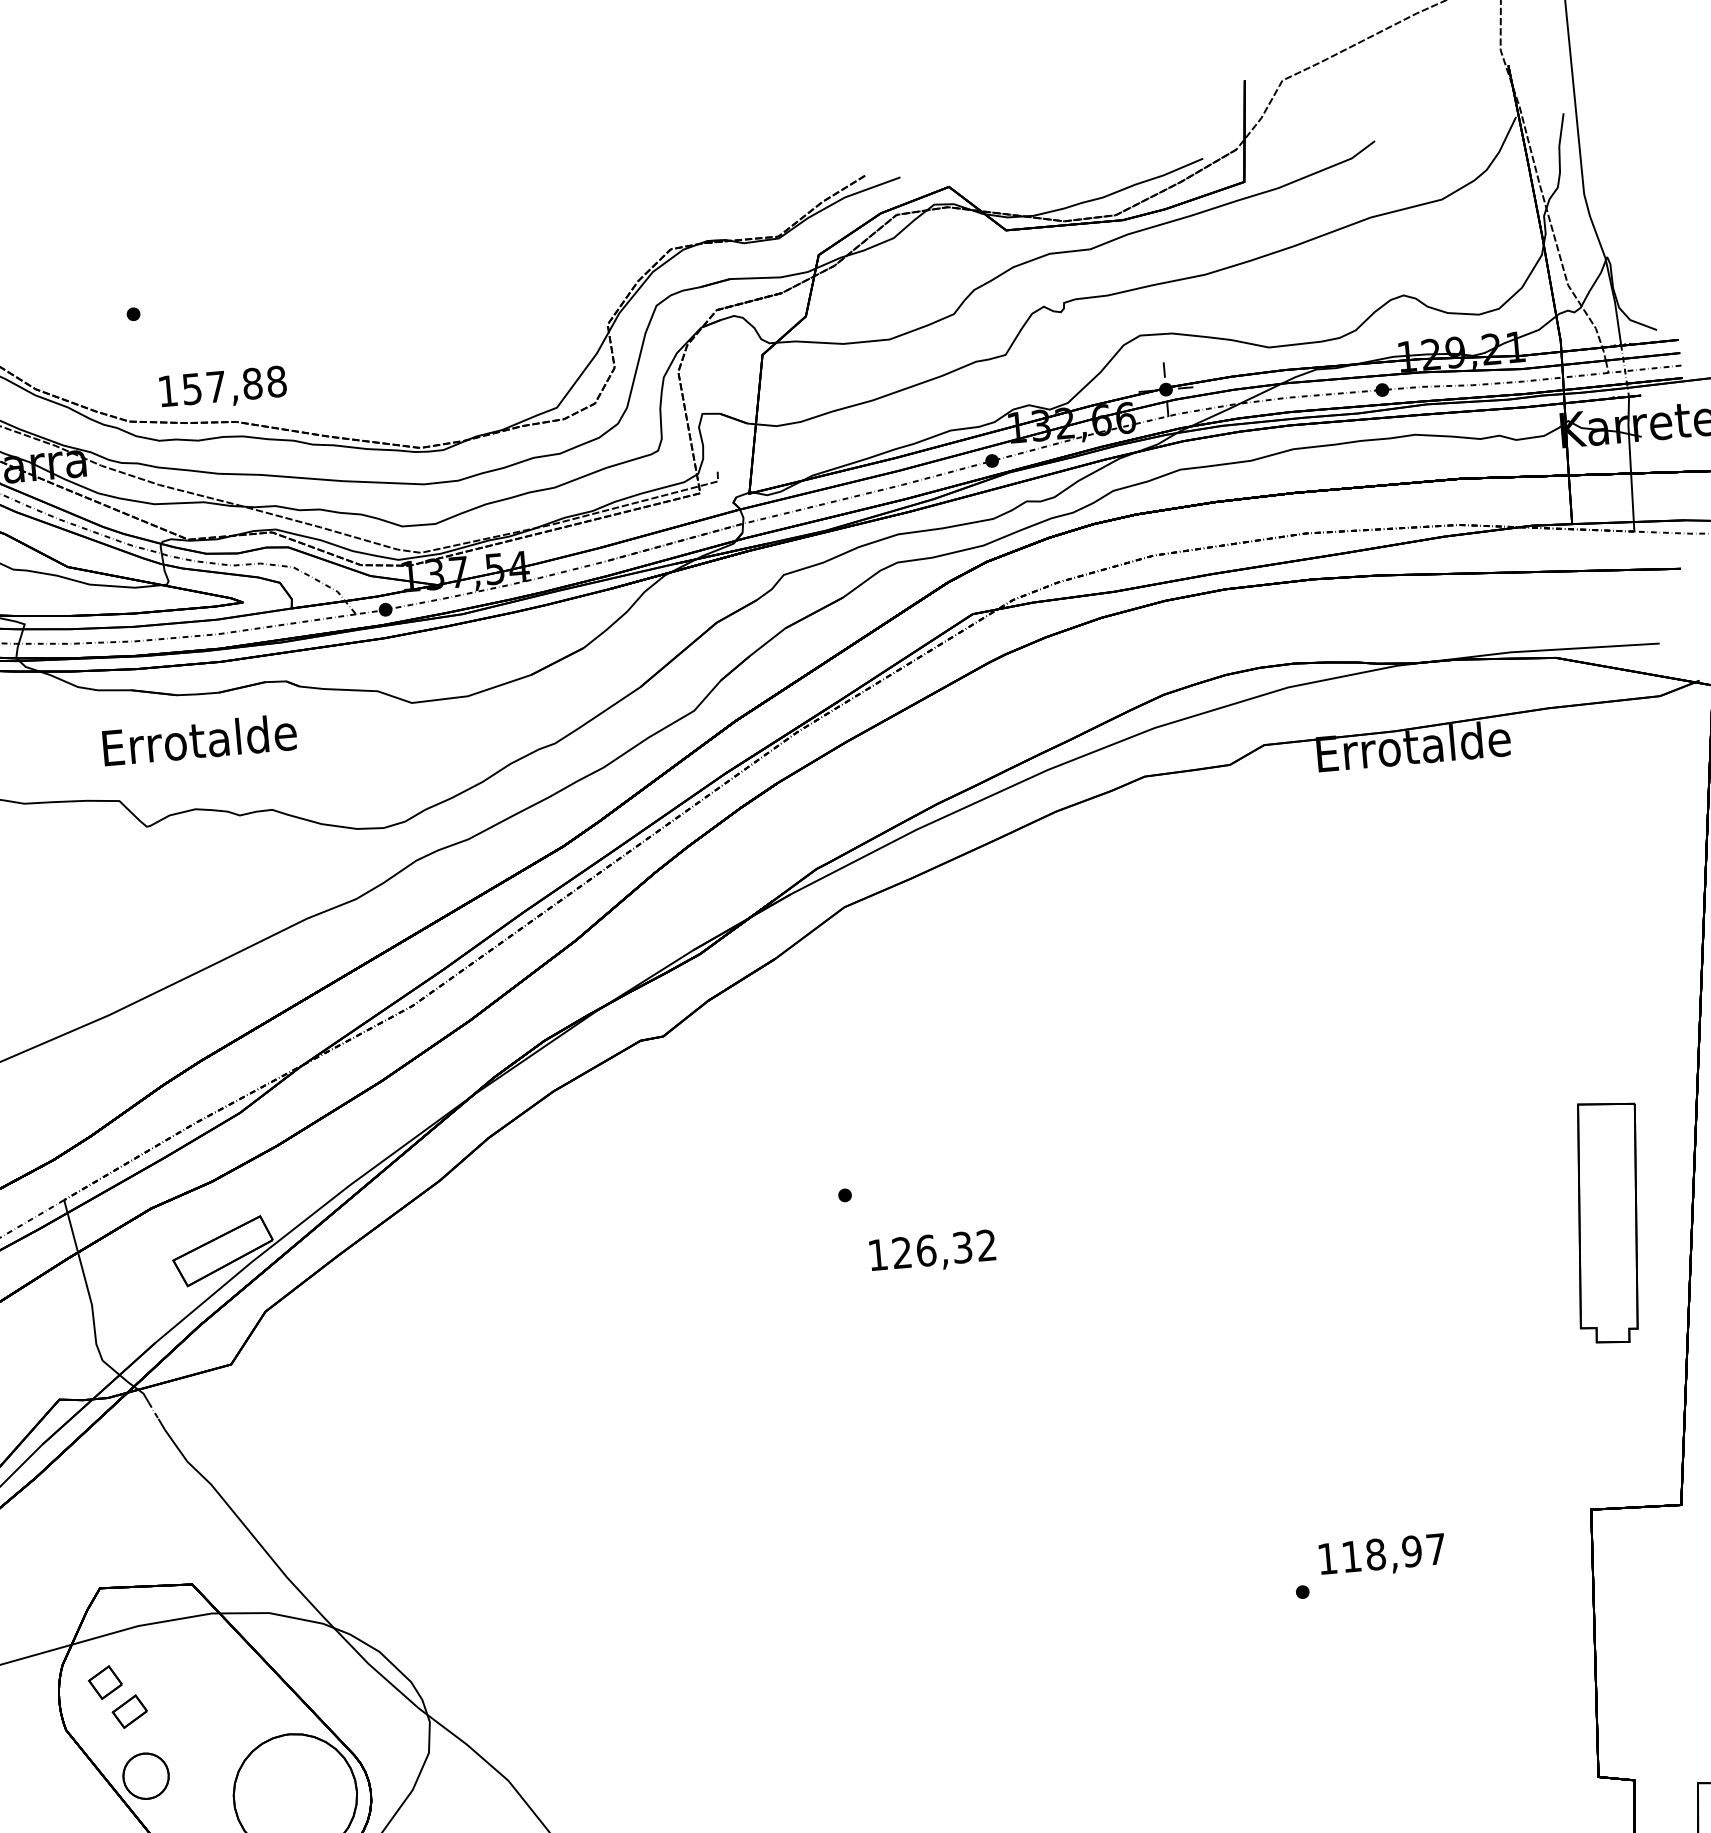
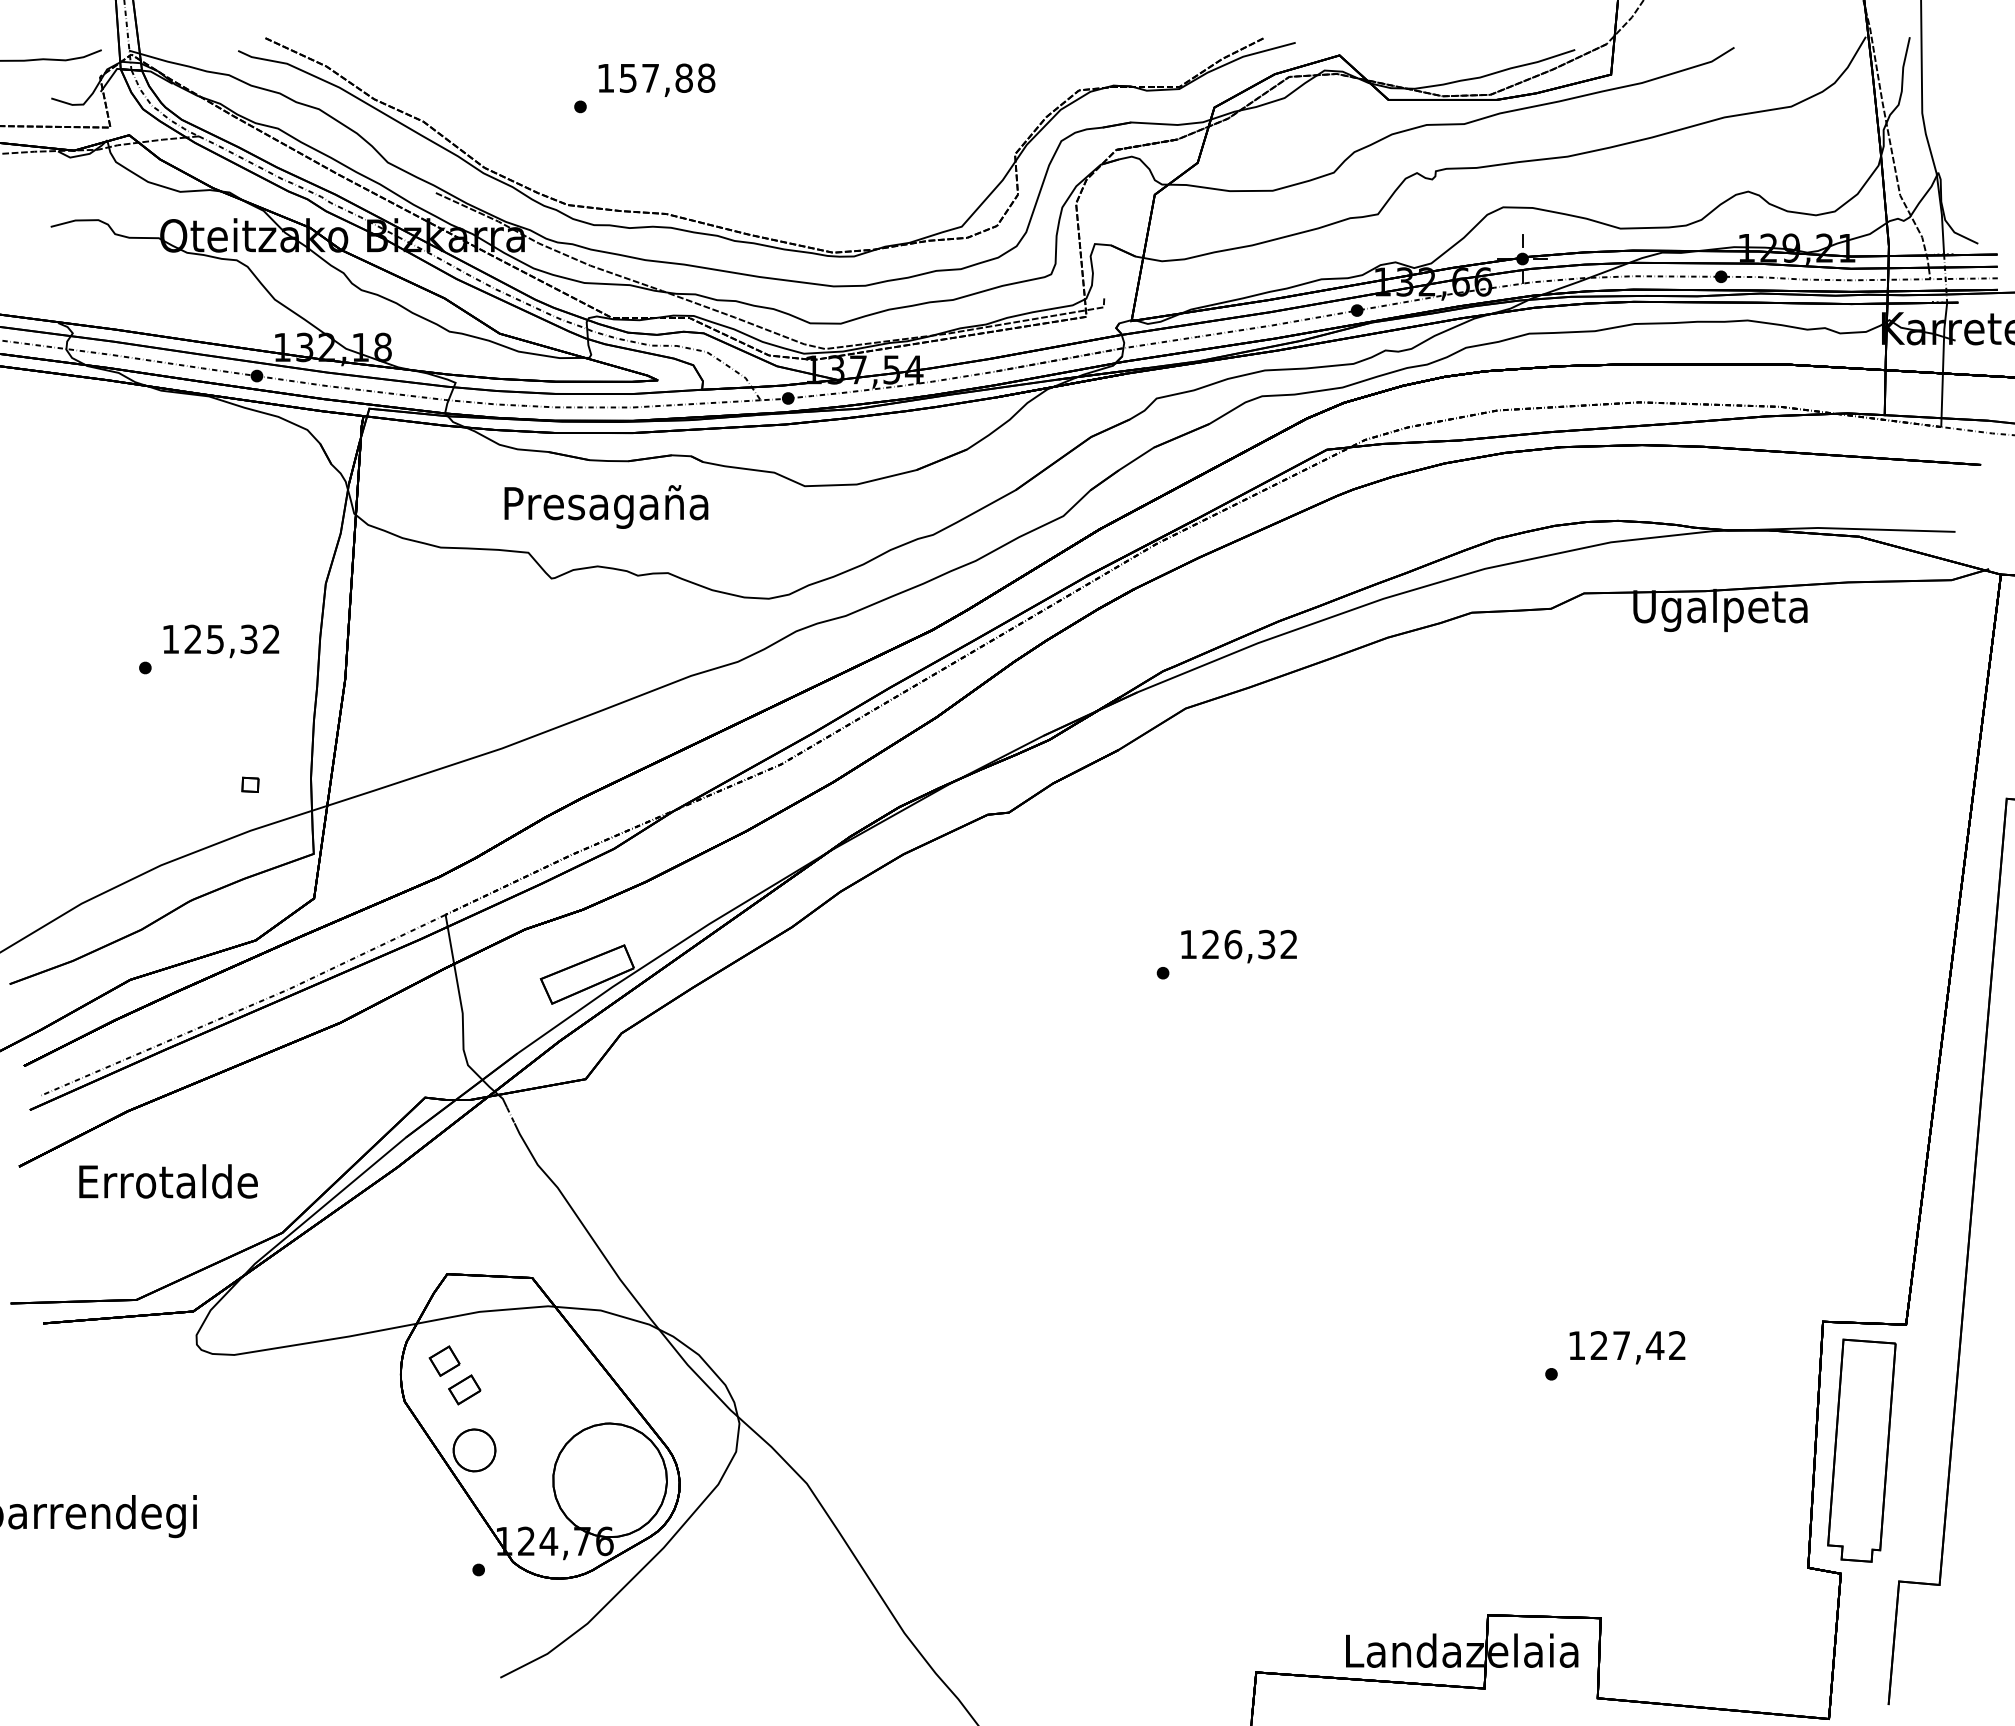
text: (222, 387) -> (656, 79), moved
text: (199, 743) -> (606, 506), Errotalde -> Presagaña
text: (1414, 750) -> (1721, 610), Errotalde -> Ugalpeta
part: (1607, 1222) -> (1861, 1450), moved
text: (932, 1252) -> (1238, 946), moved
text: (1392, 1552) -> (1637, 1345), 118,97 -> 127,42

